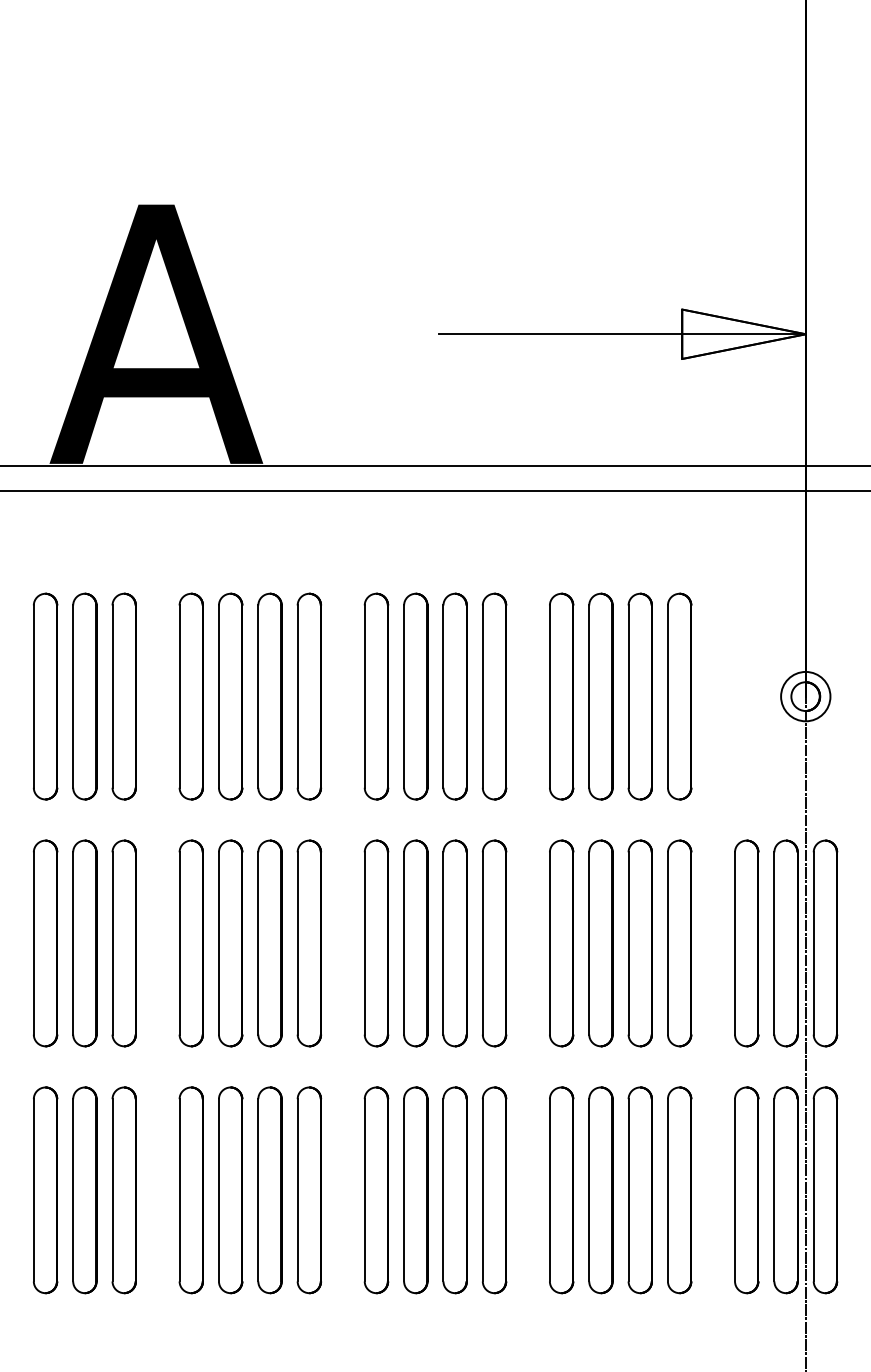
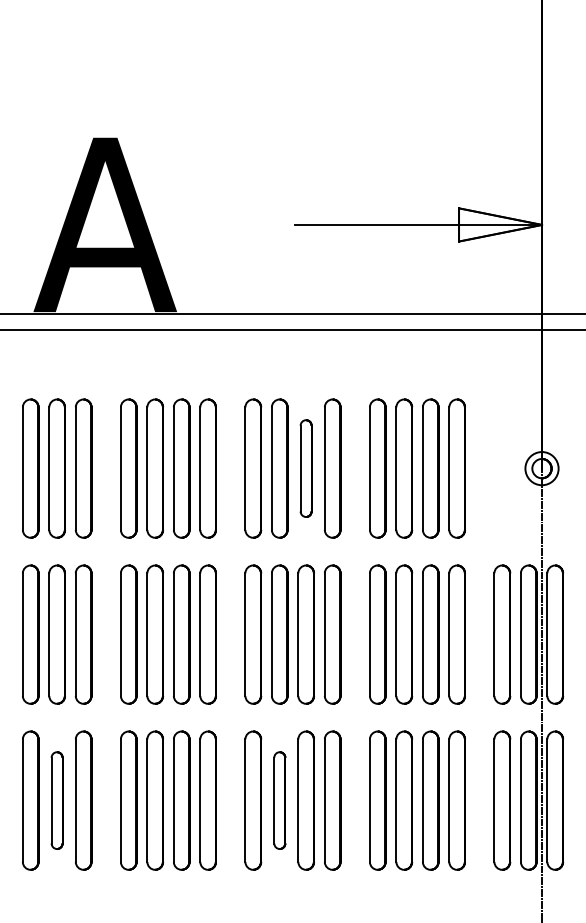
part: (454, 696) -> (305, 468), size x0.7
part: (83, 1190) -> (56, 800), size x0.7
part: (415, 1190) -> (279, 800), size x0.7

